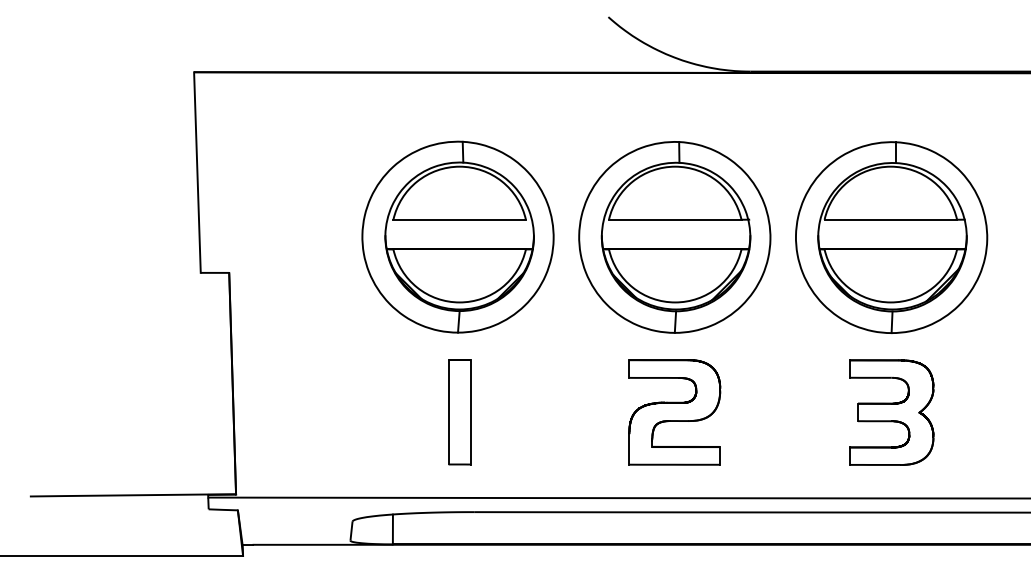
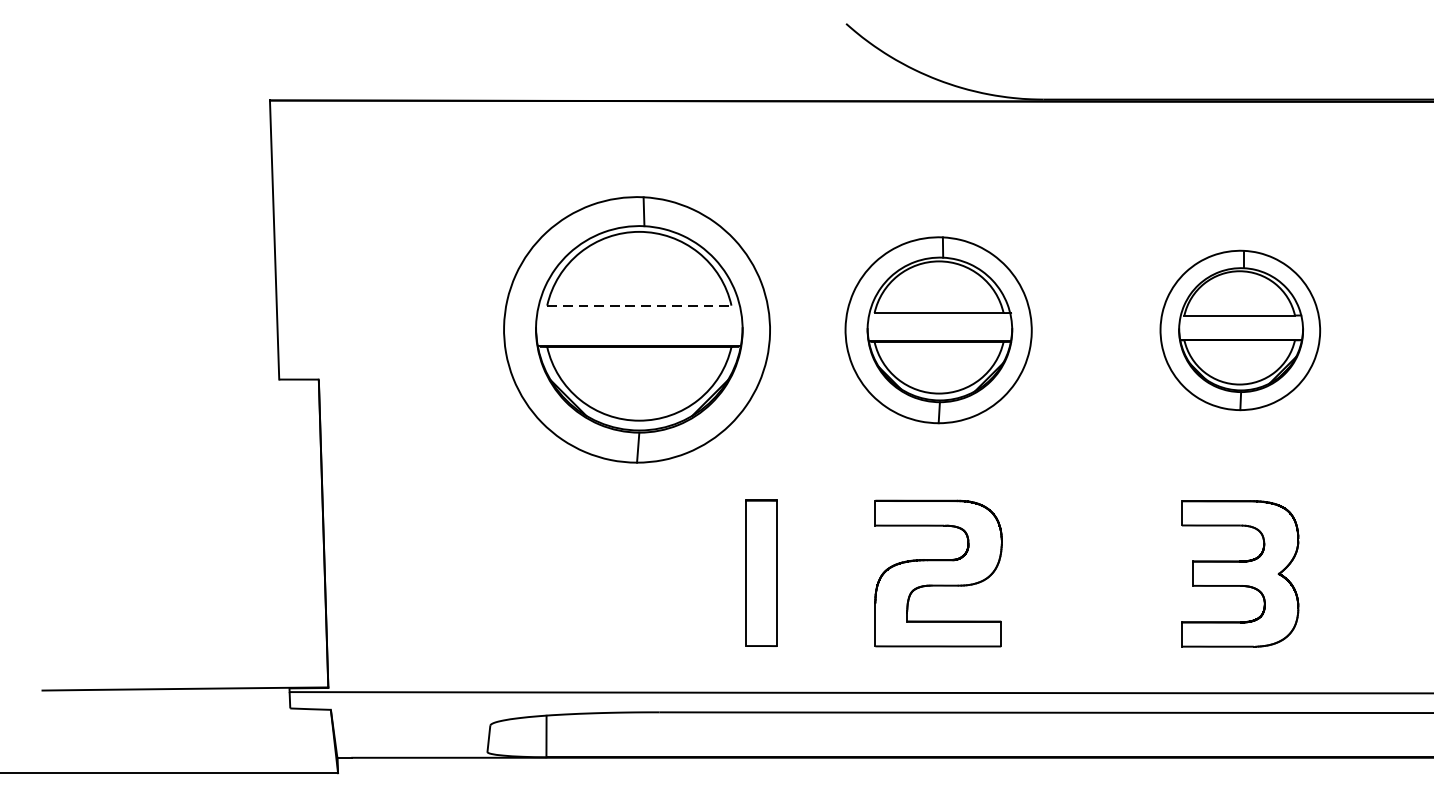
line: (460, 219) -> (640, 305), solid -> dashed
part: (674, 237) -> (938, 330), size x0.7
part: (891, 237) -> (1239, 330), size x0.6
part: (459, 412) -> (761, 573), moved

